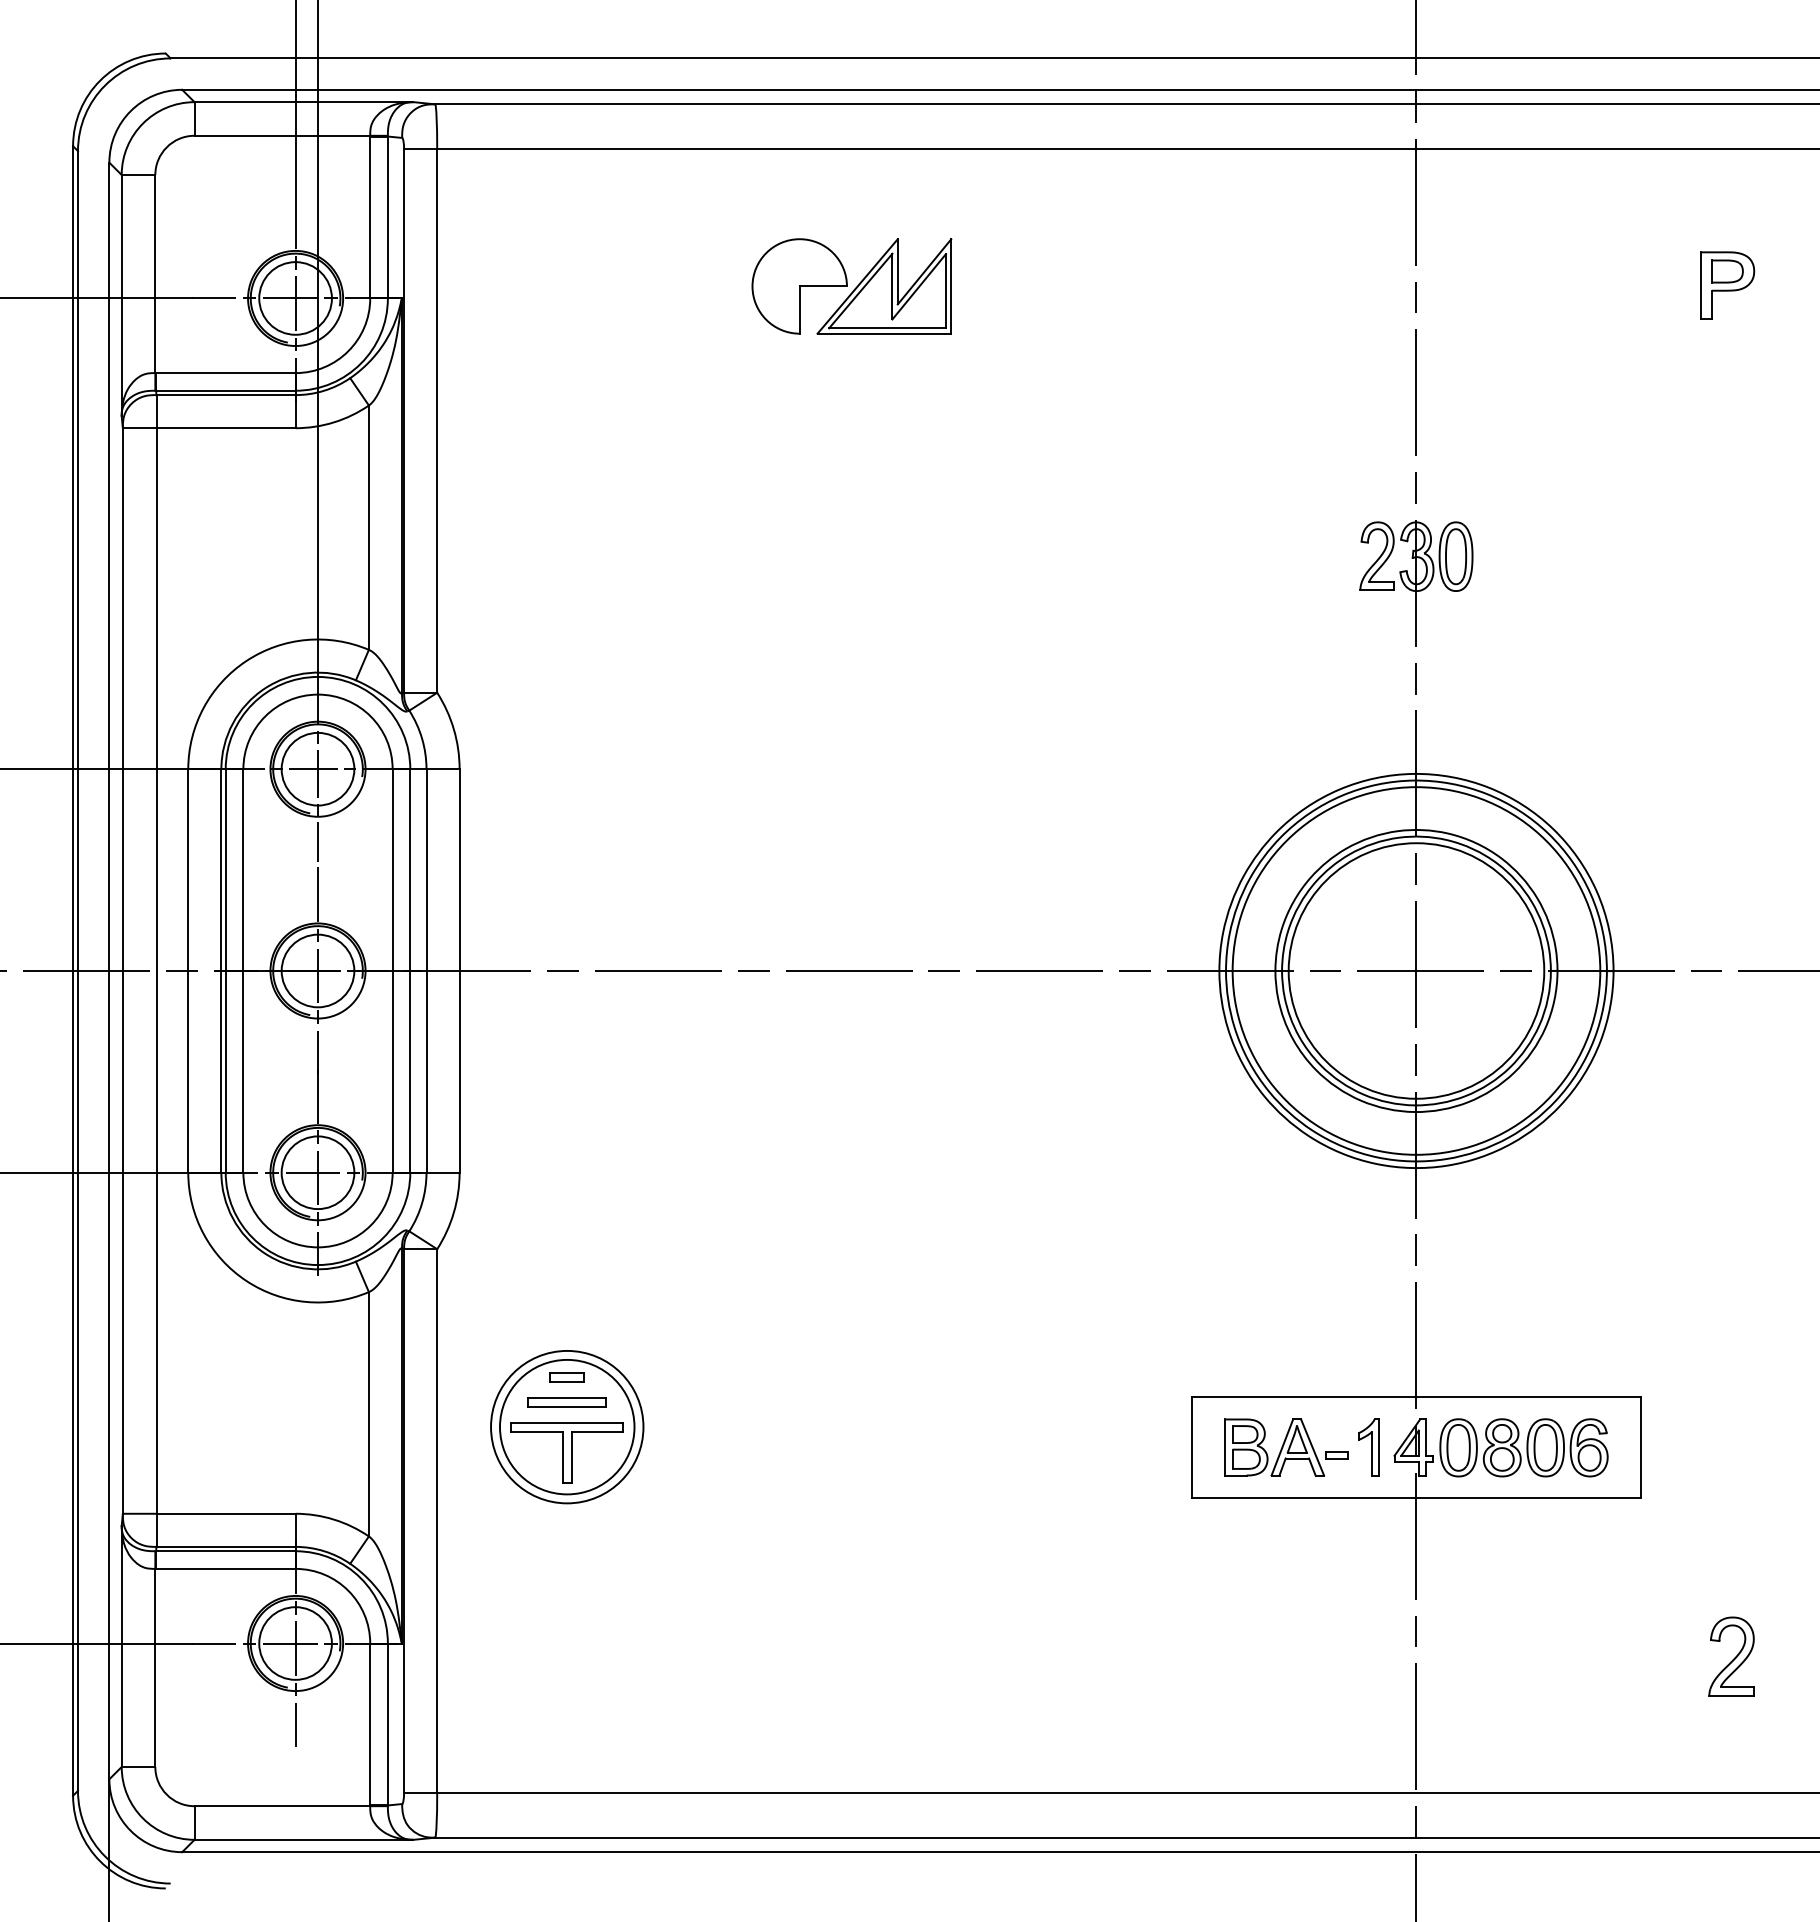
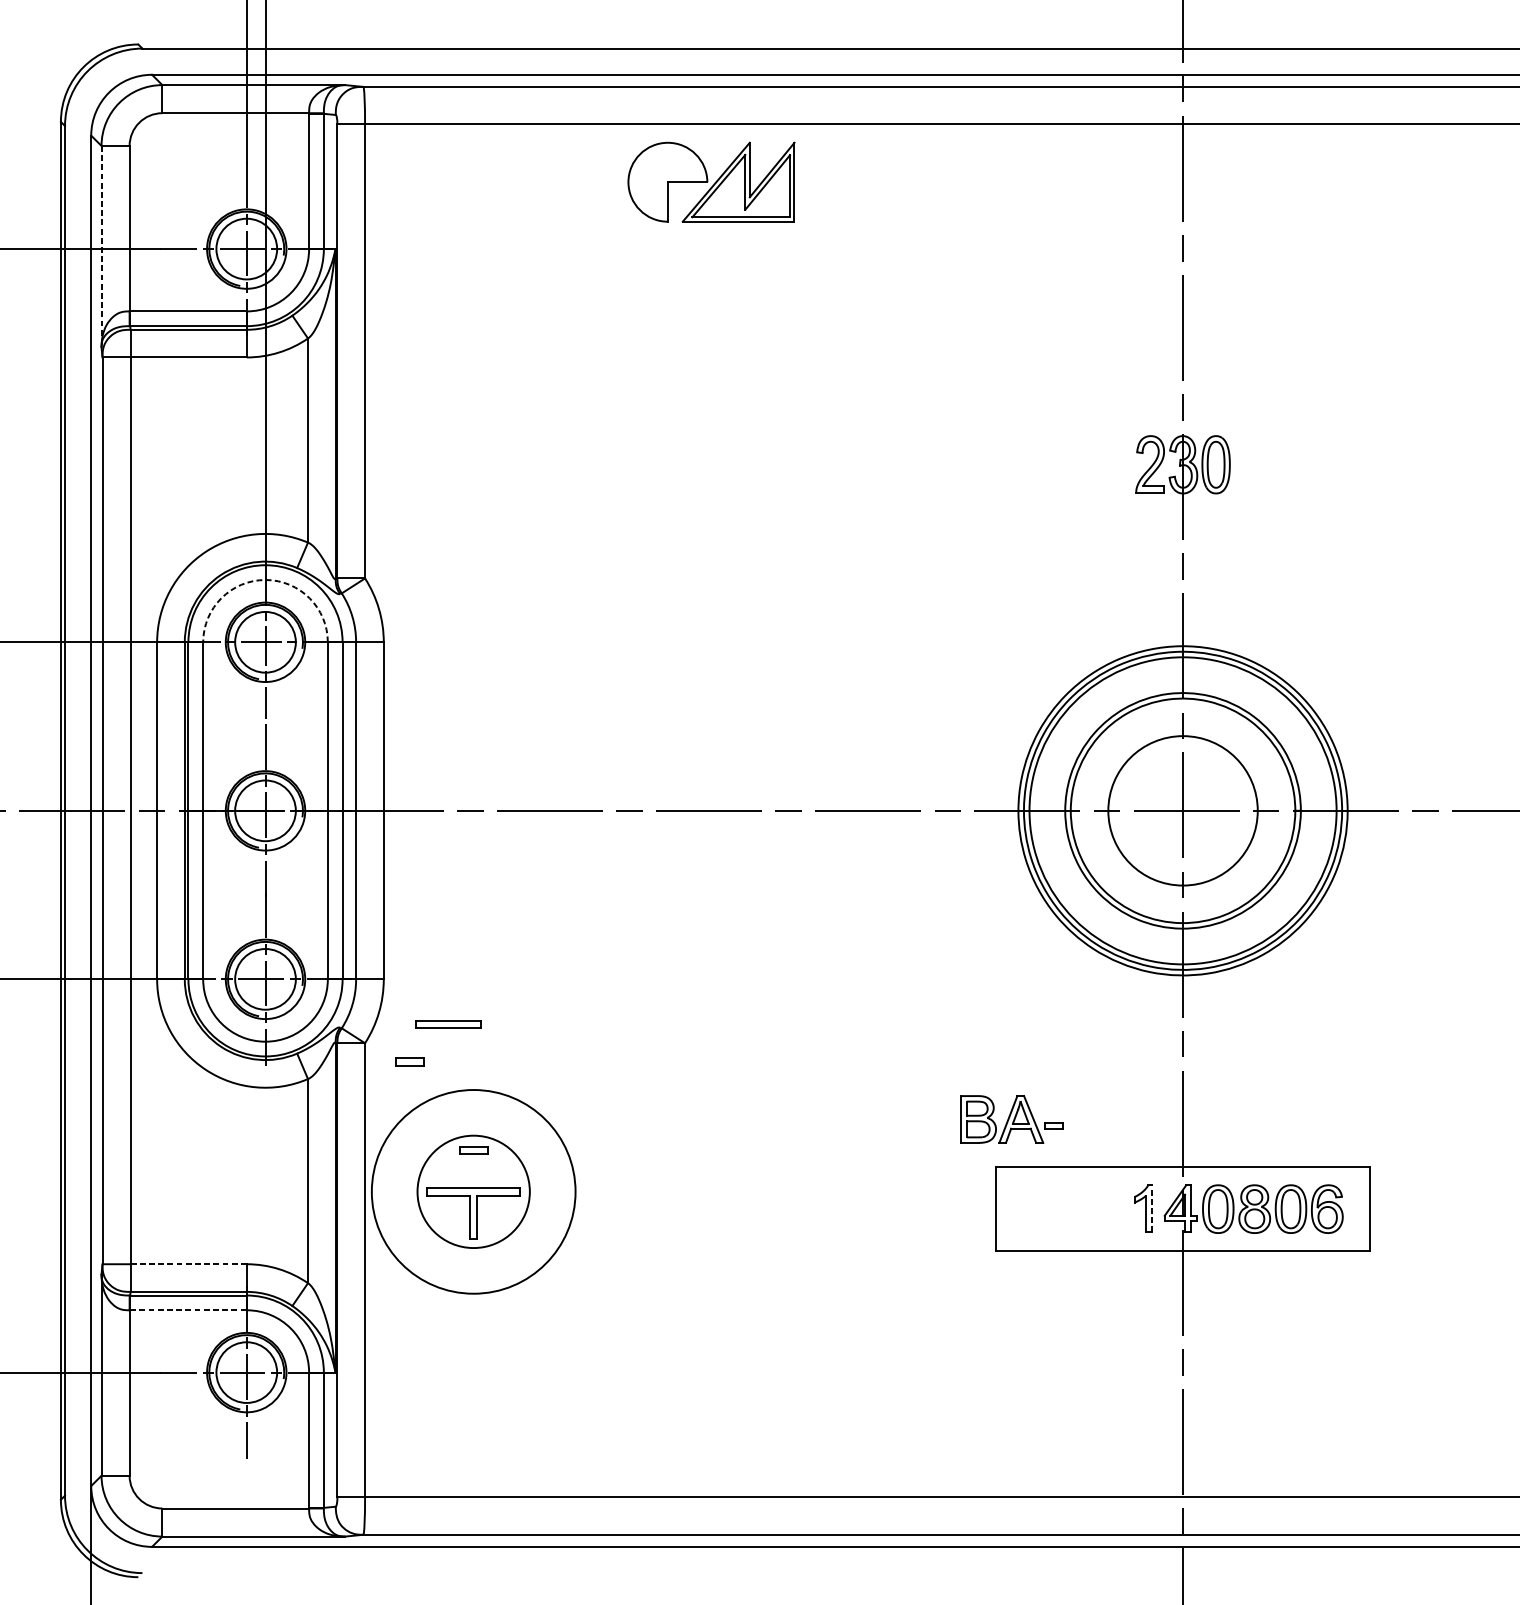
part: (1727, 285) -> (1442, 238), removed
part: (851, 286) -> (711, 182), moved
line: (121, 295) -> (101, 246), solid -> dashed
arc: (318, 694) -> (265, 579), solid -> dashed
circle: (1416, 970) -> (1183, 810), size x0.7
part: (490, 1271) -> (409, 1061), added
part: (566, 1402) -> (448, 1024), moved
circle: (567, 1426) -> (473, 1191), size x1.6
line: (1379, 1446) -> (1152, 1208), solid -> dashed
part: (1286, 1447) -> (1011, 1119), moved
line: (226, 1513) -> (189, 1264), solid -> dashed
line: (225, 1568) -> (188, 1309), solid -> dashed
part: (1731, 1656) -> (1446, 1383), removed

